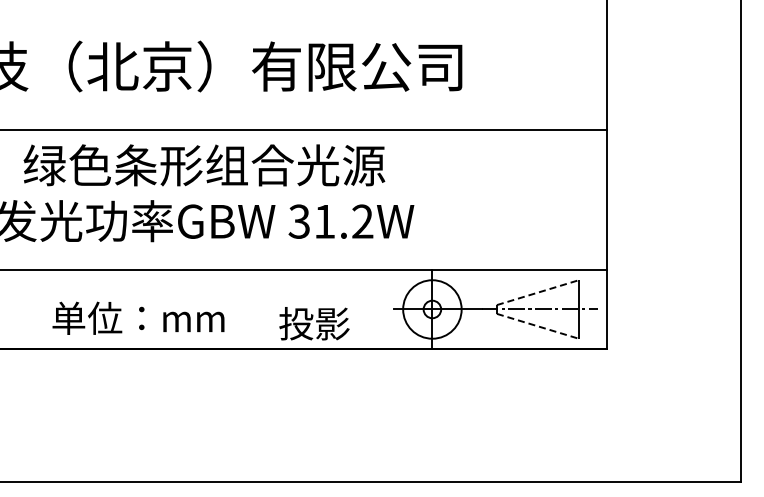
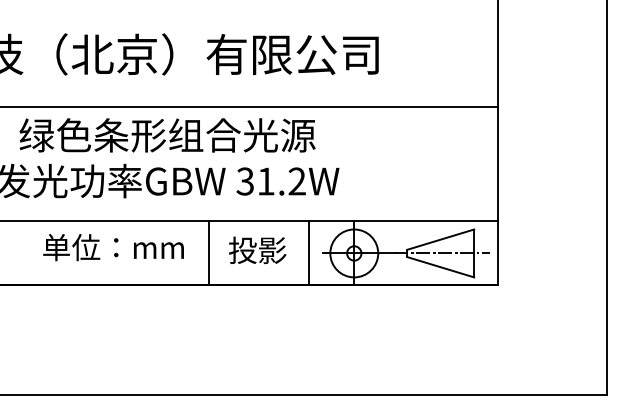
line: (537, 292) -> (440, 239), dashed -> solid
line: (255, 309) -> (209, 253), added
line: (377, 309) -> (309, 253), added
text: (138, 317) -> (113, 246), moved
text: (314, 323) -> (257, 250), moved
line: (537, 326) -> (440, 267), dashed -> solid

